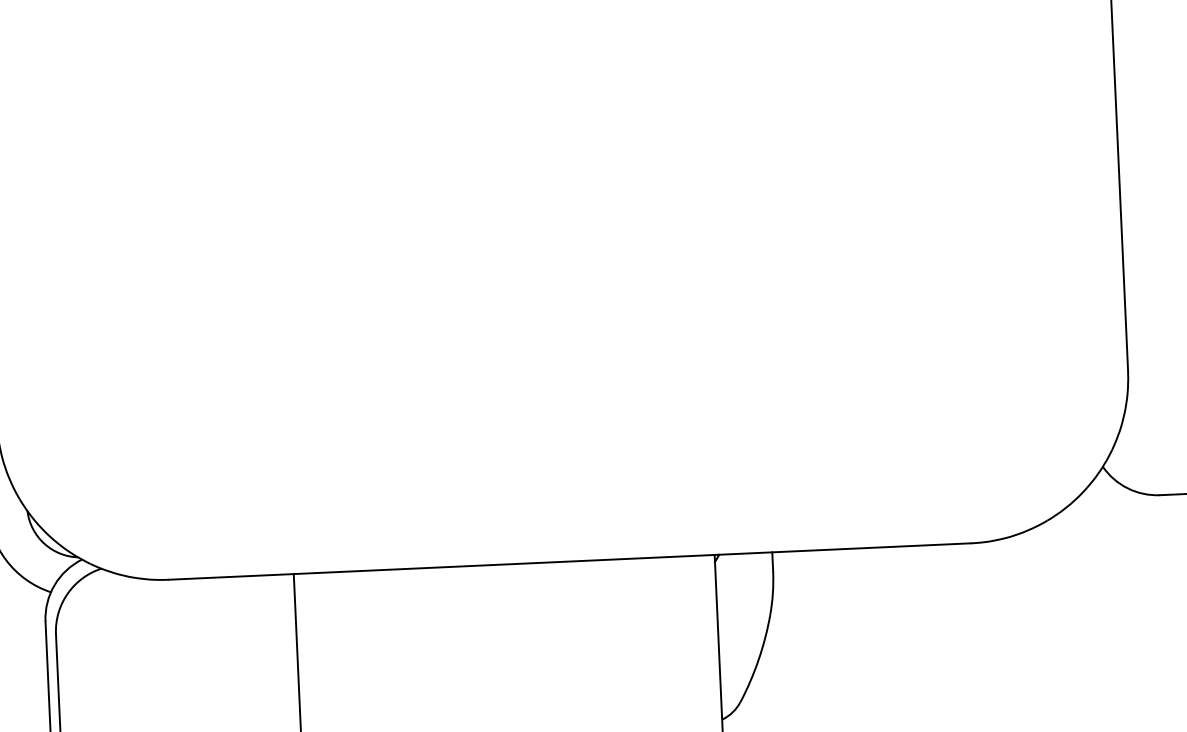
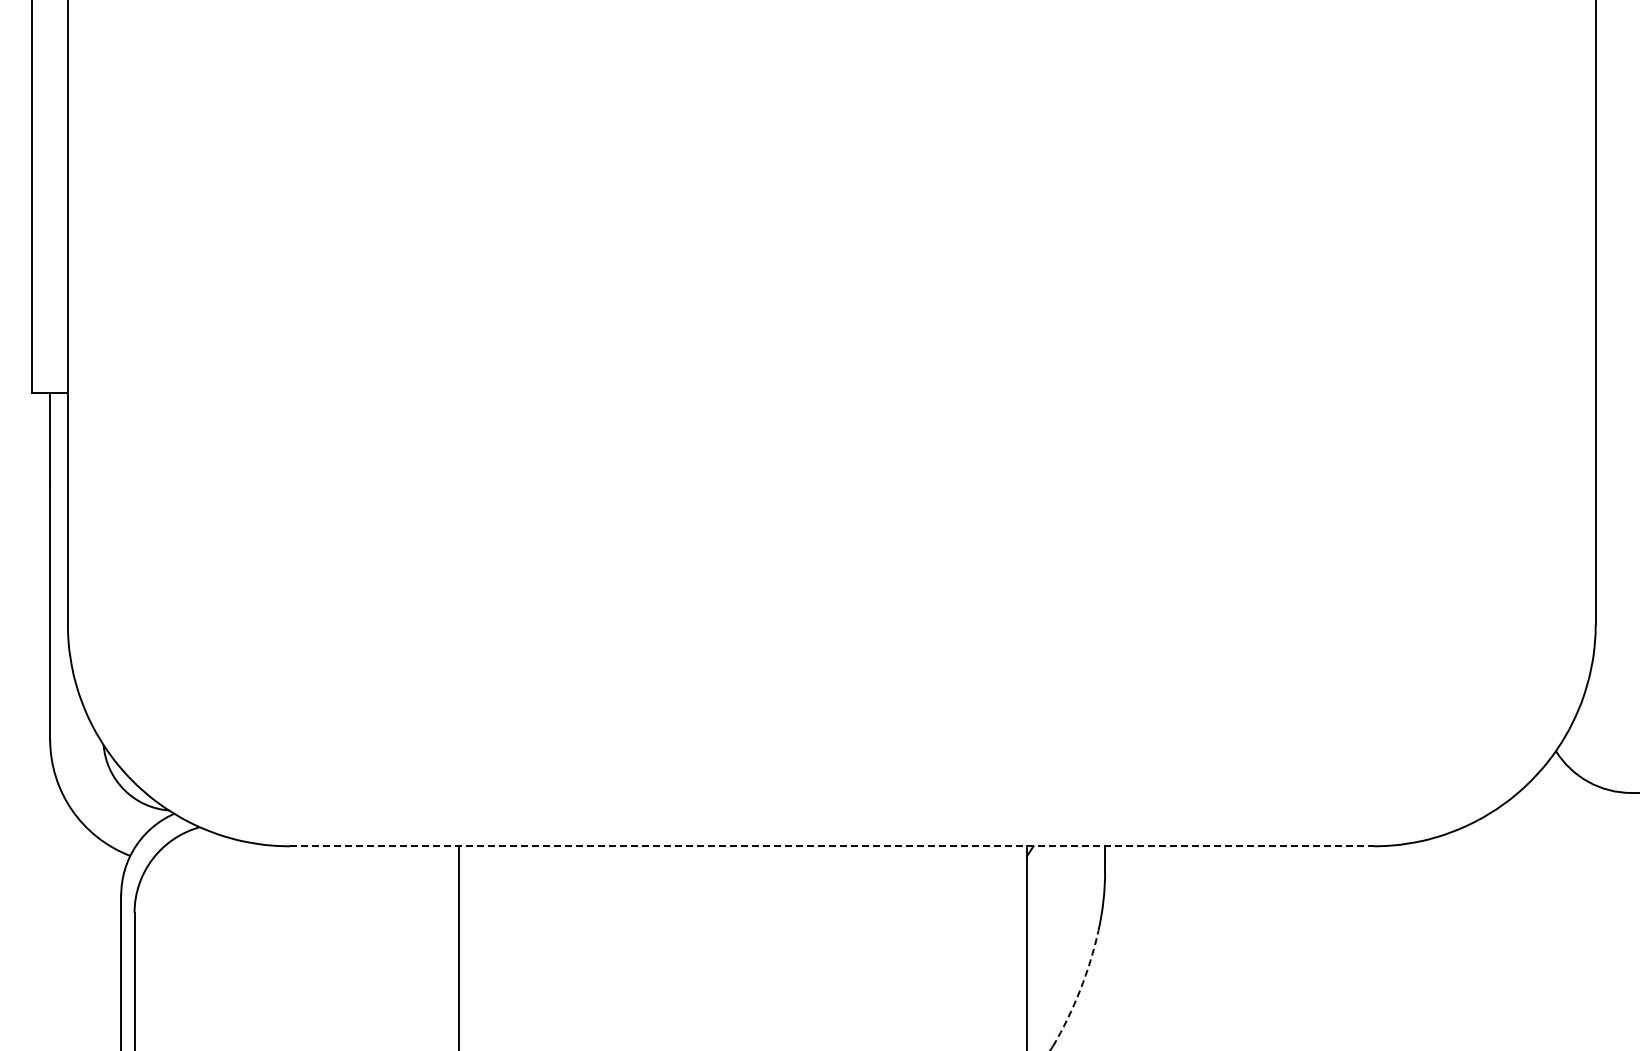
line: (569, 561) -> (831, 846), solid -> dashed
arc: (758, 659) -> (1080, 990), solid -> dashed

